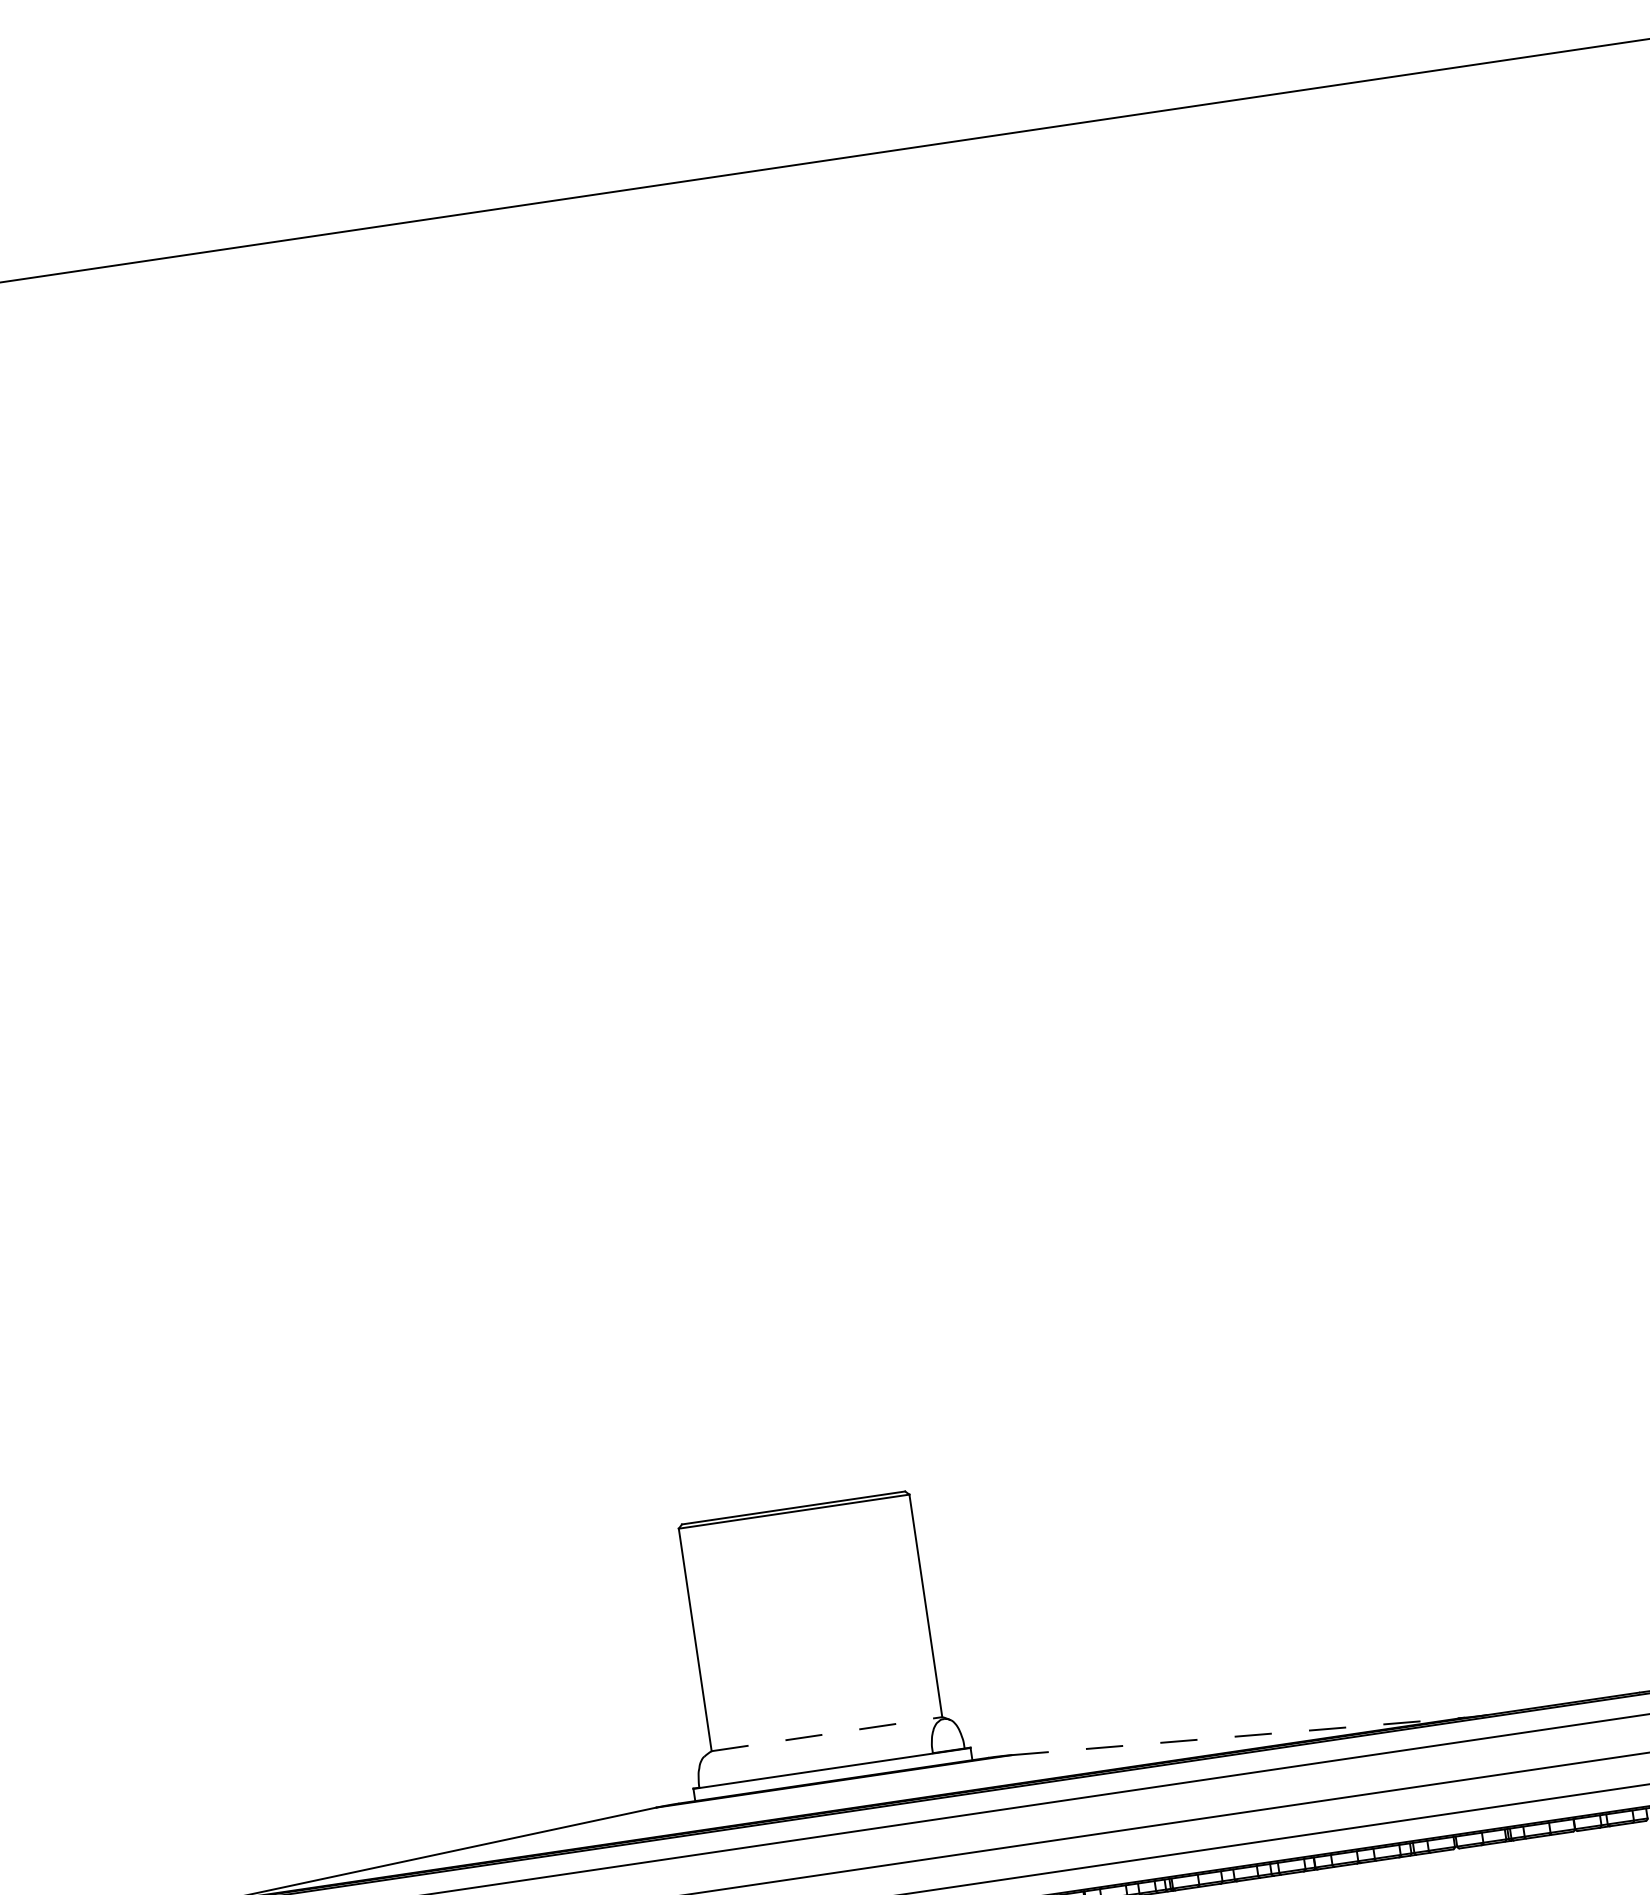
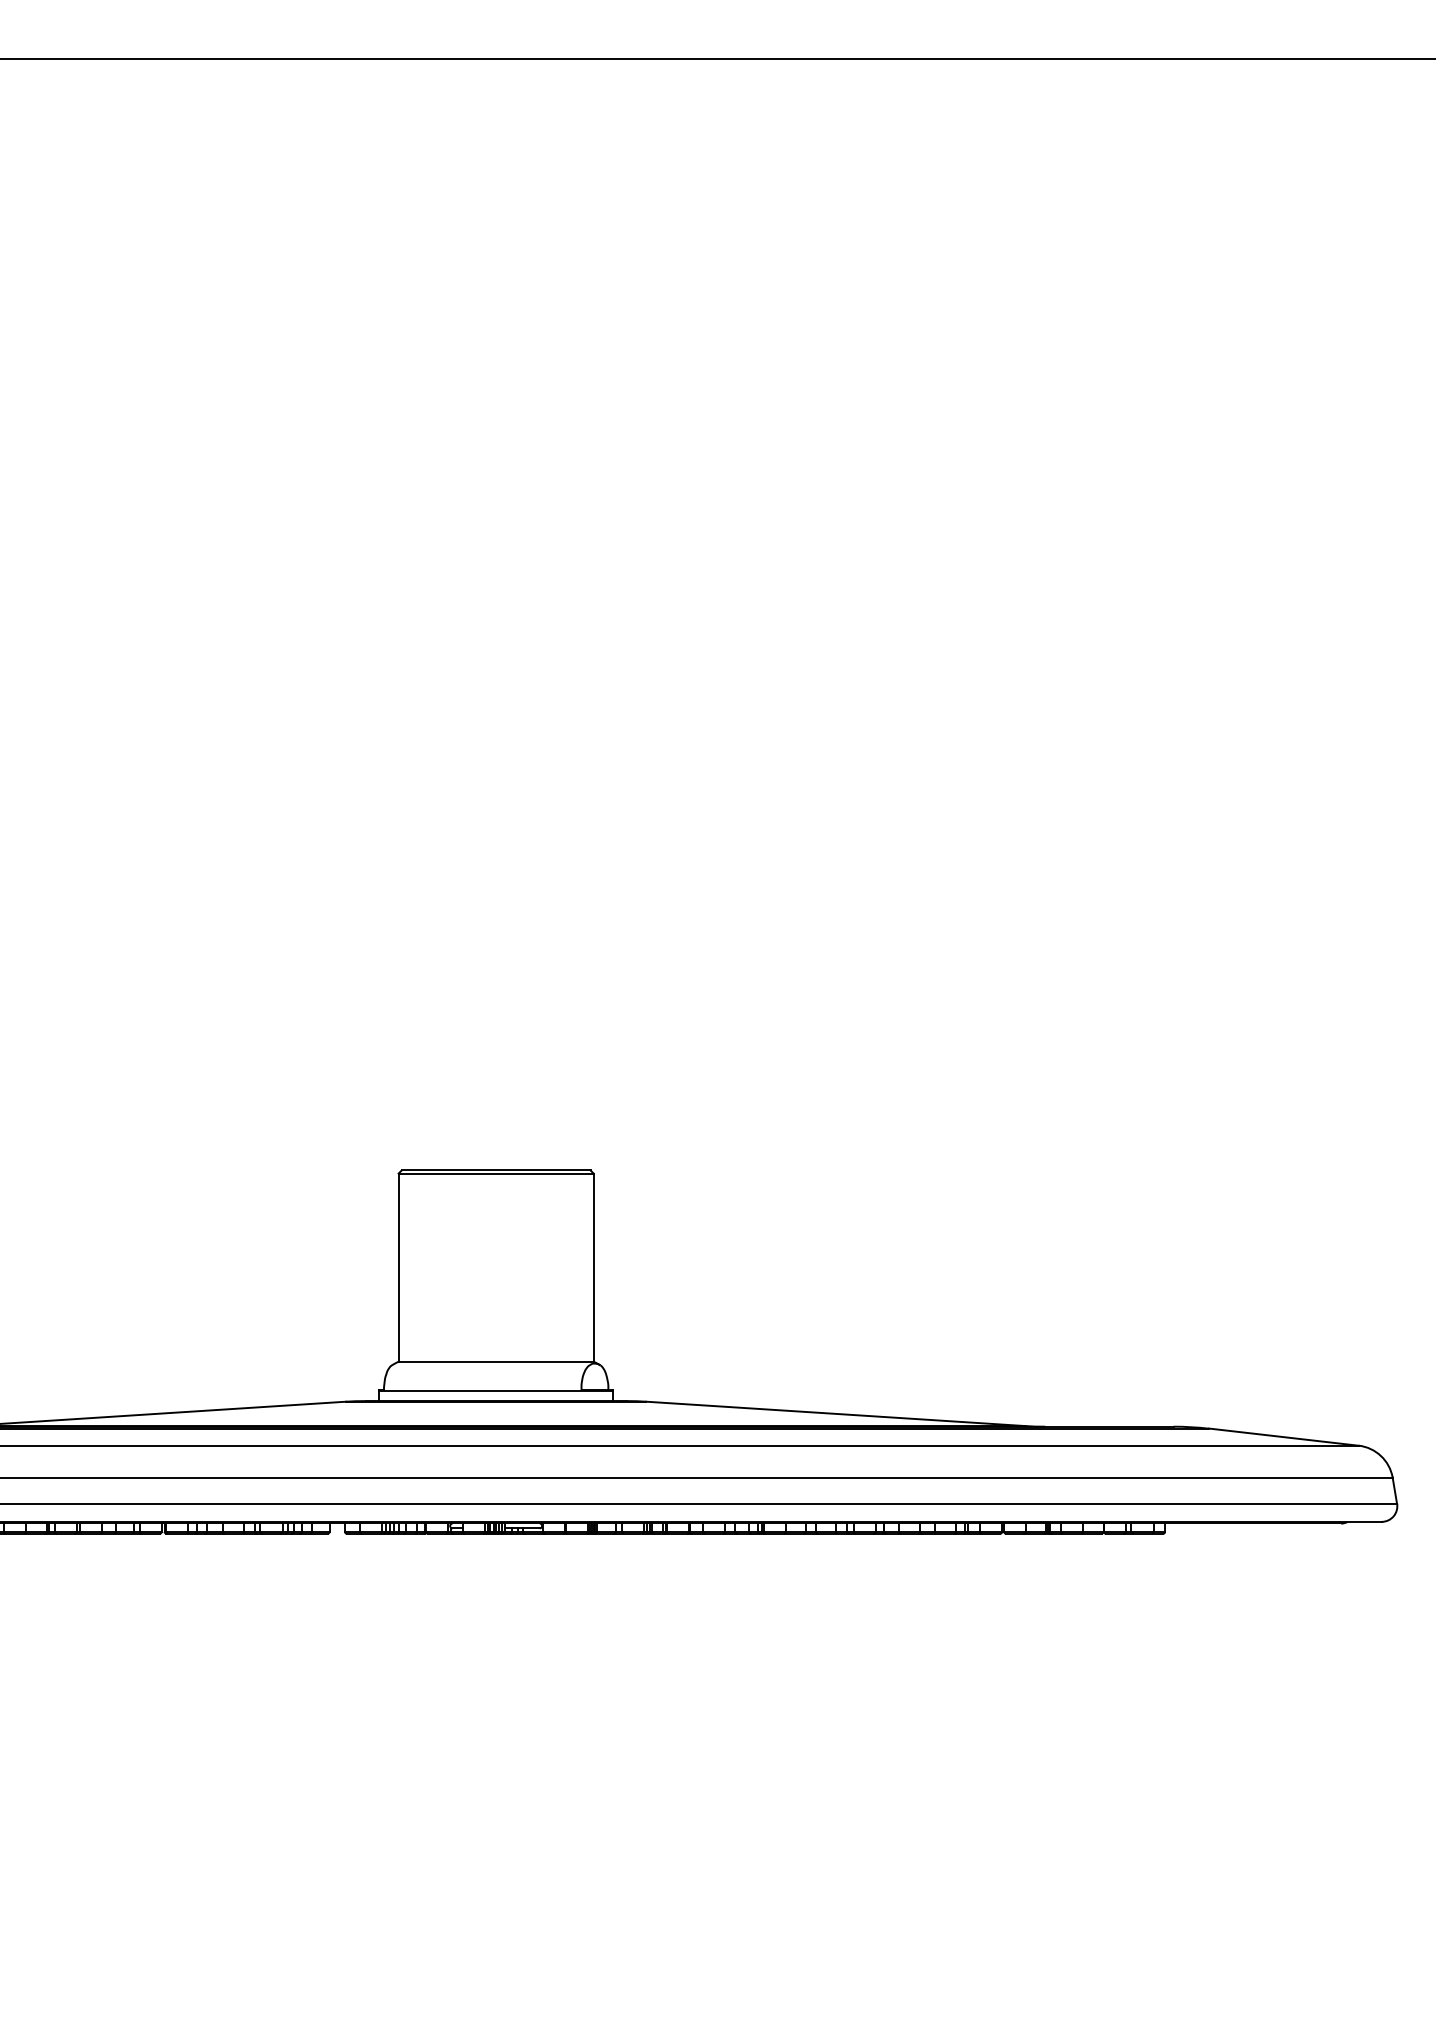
line: (827, 1733) -> (496, 1361), dashed -> solid
line: (1237, 1736) -> (835, 1413), dashed -> solid

